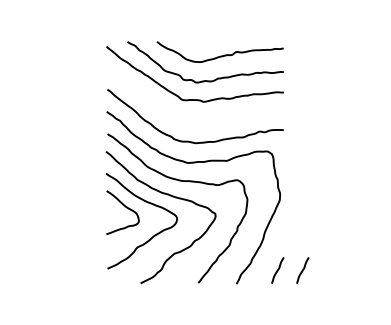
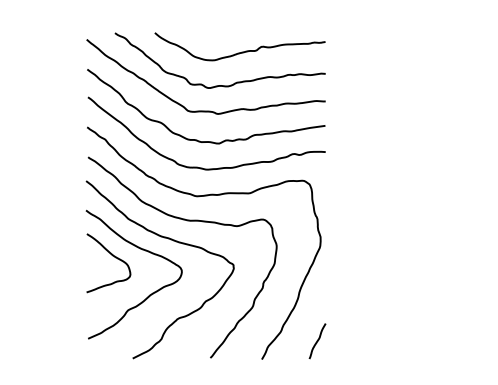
curve: (188, 120) -> (197, 139), added
curve: (302, 270) -> (350, 341), removed

